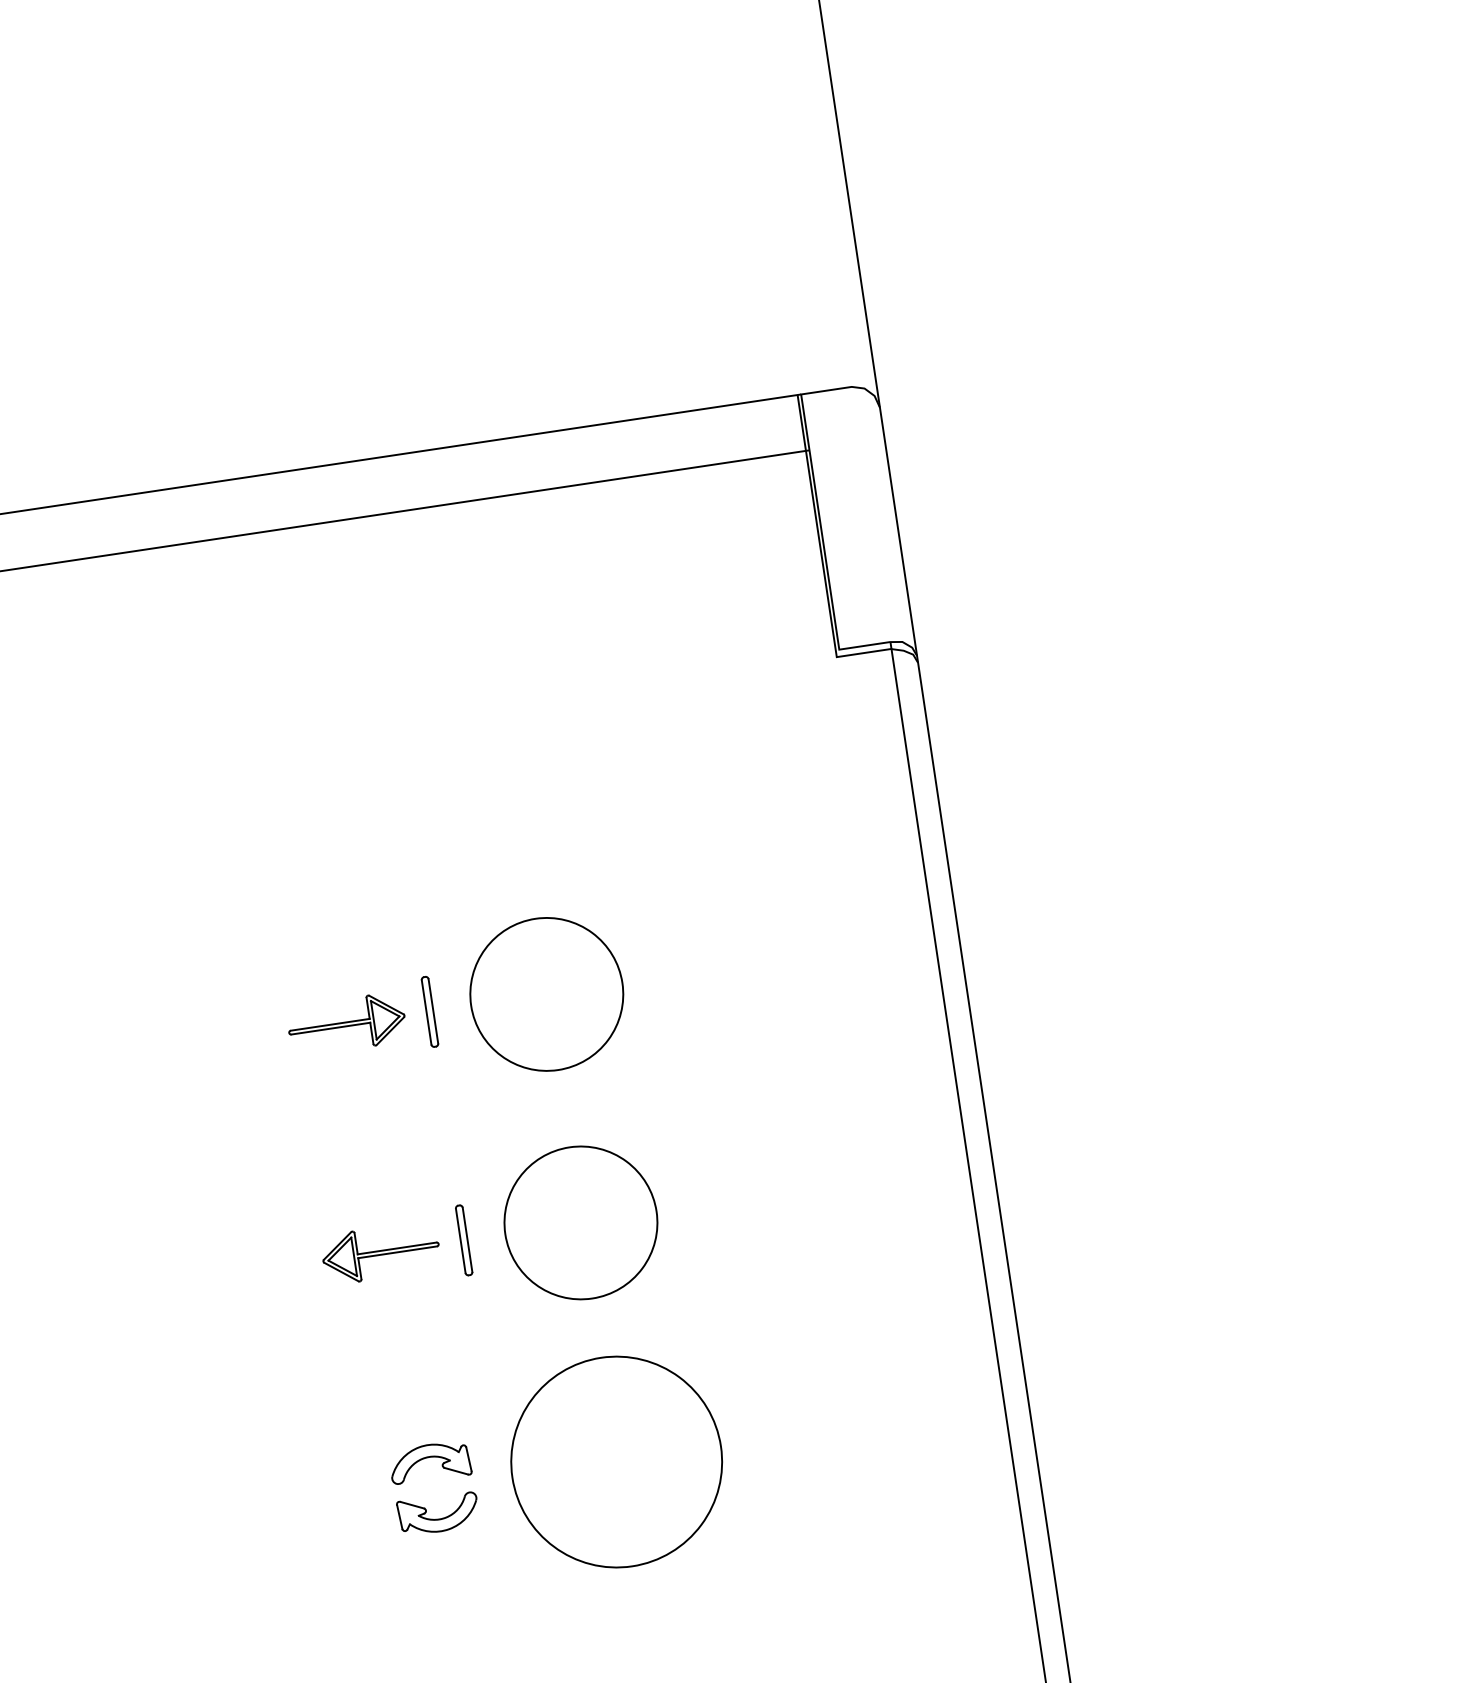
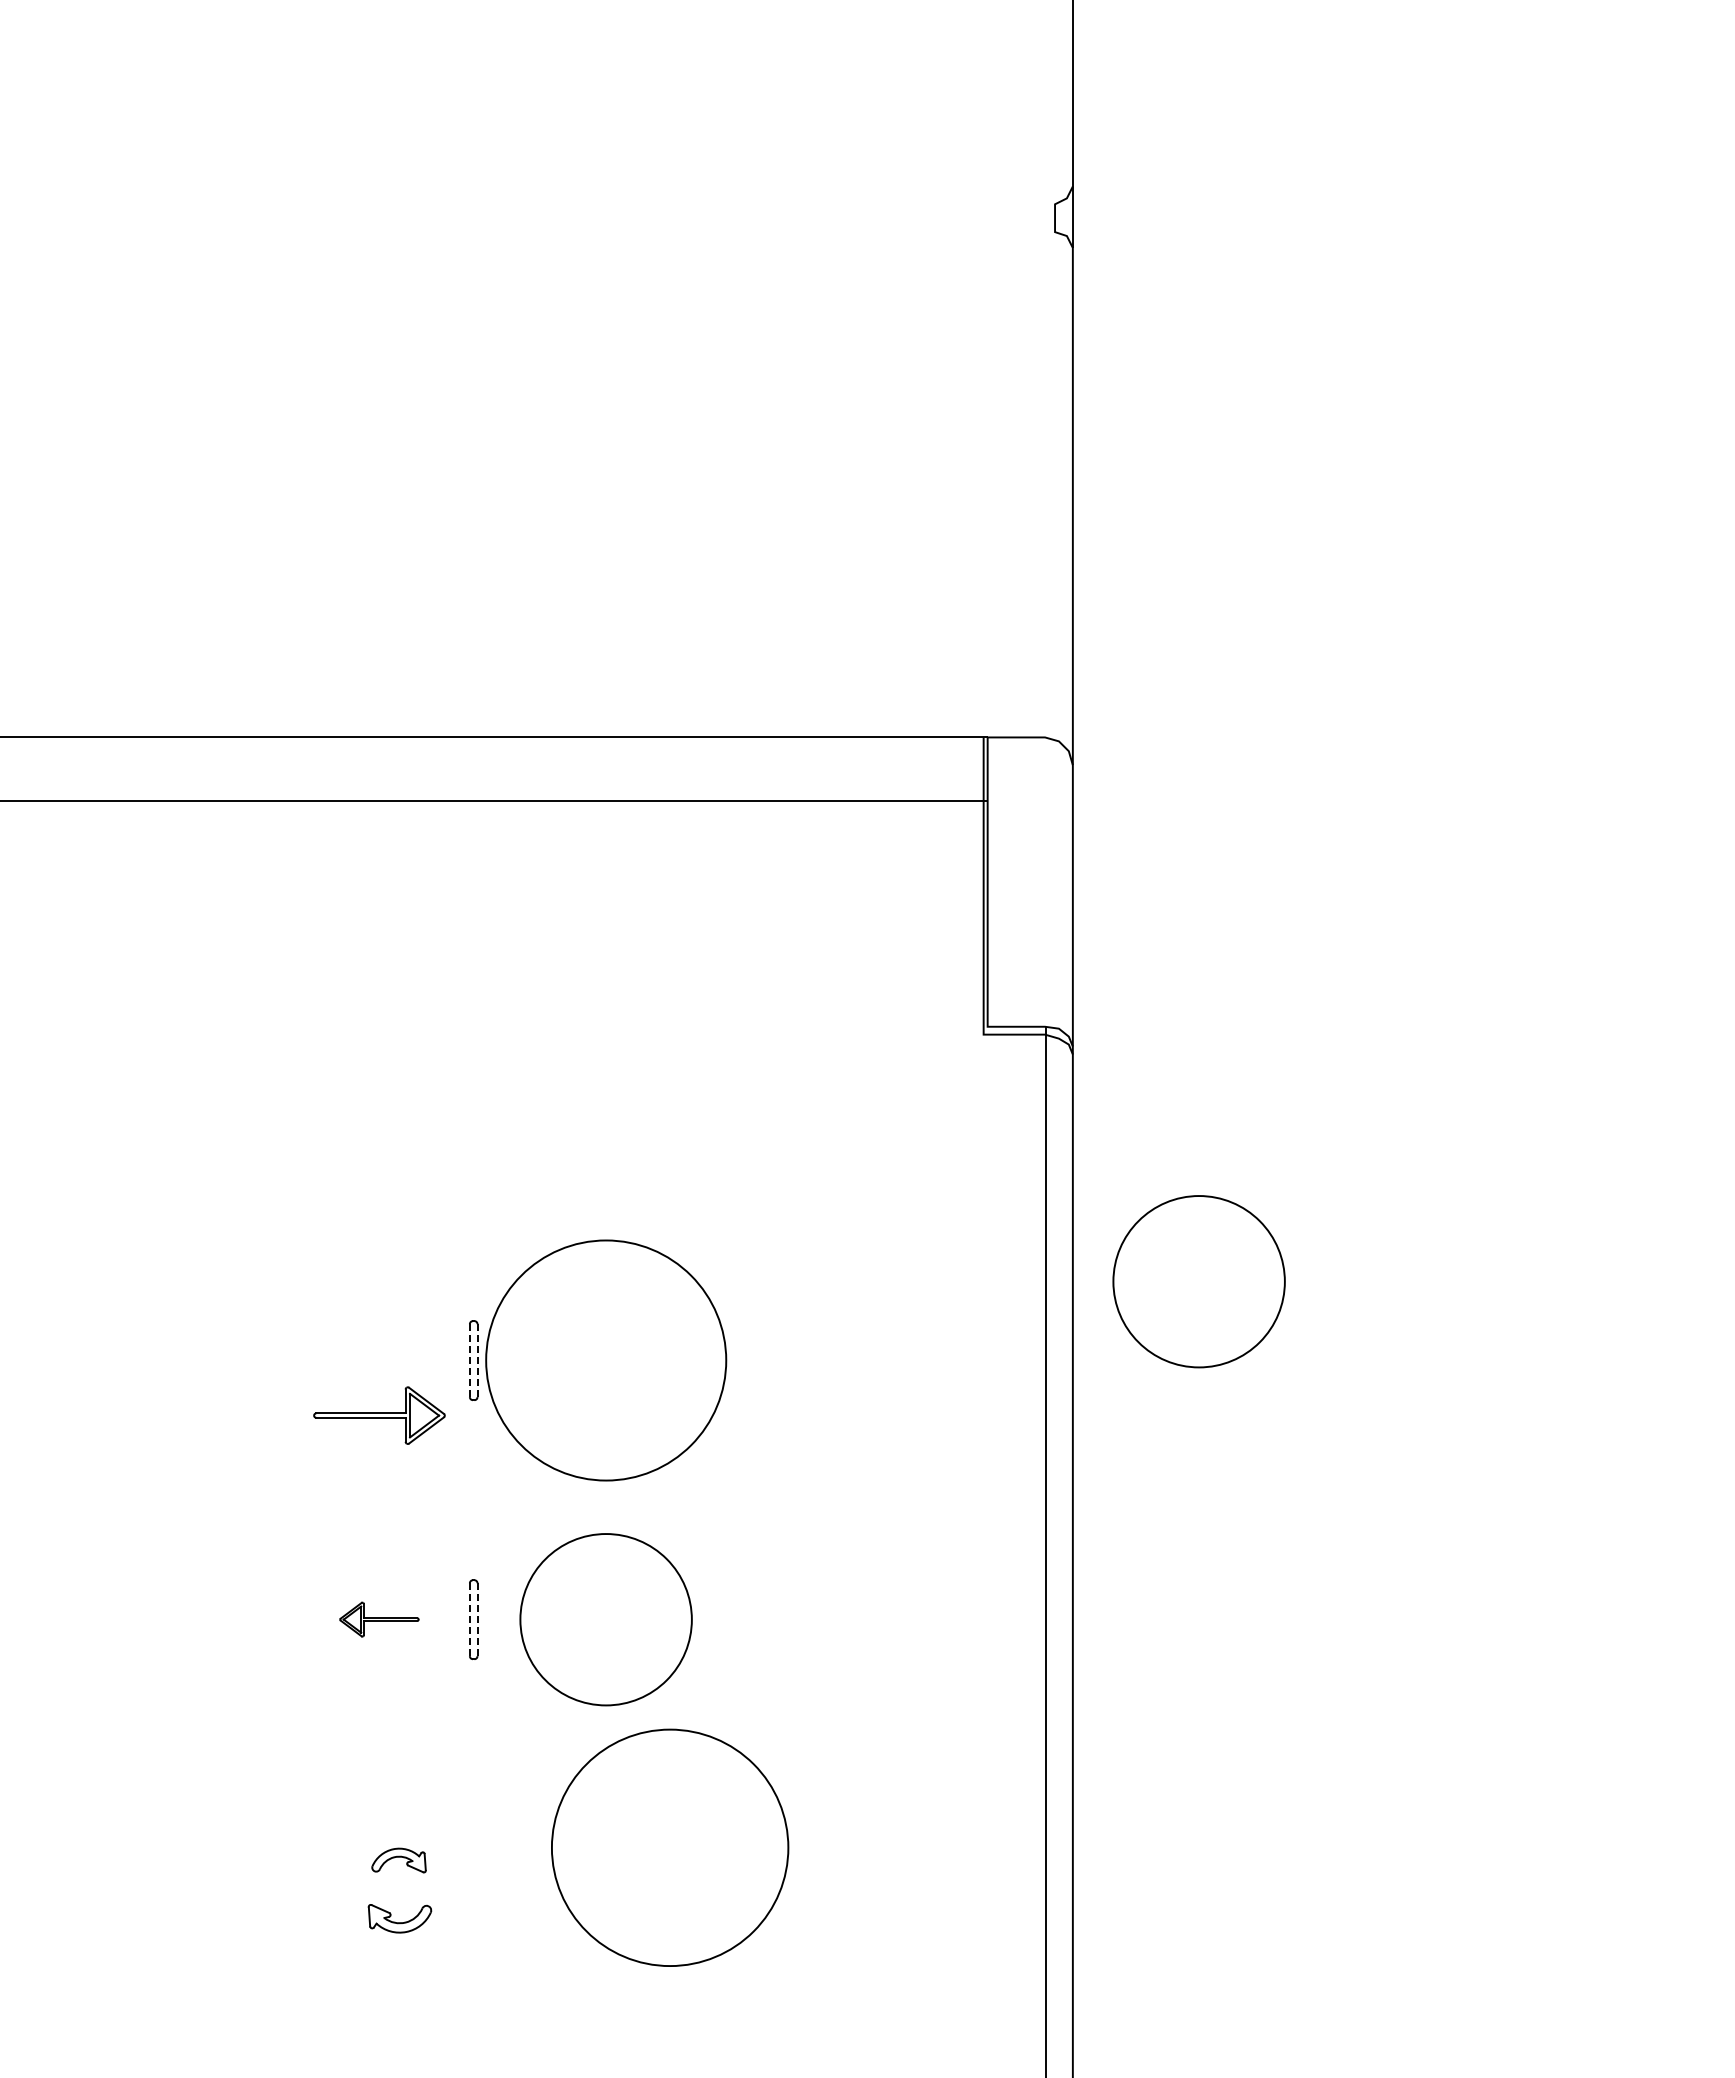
part: (1058, 846) -> (1198, 1281), added
part: (546, 994) -> (605, 1360), size x1.4
line: (433, 1011) -> (477, 1360), solid -> dashed
line: (426, 1013) -> (469, 1361), solid -> dashed
part: (346, 1024) -> (379, 1415), moved
line: (460, 1240) -> (469, 1619), solid -> dashed
line: (467, 1240) -> (477, 1620), solid -> dashed
part: (381, 1252) -> (379, 1619), size x0.6
part: (616, 1461) -> (670, 1847), moved
part: (429, 1462) -> (398, 1860), size x0.6
part: (438, 1513) -> (399, 1918), size x0.7

